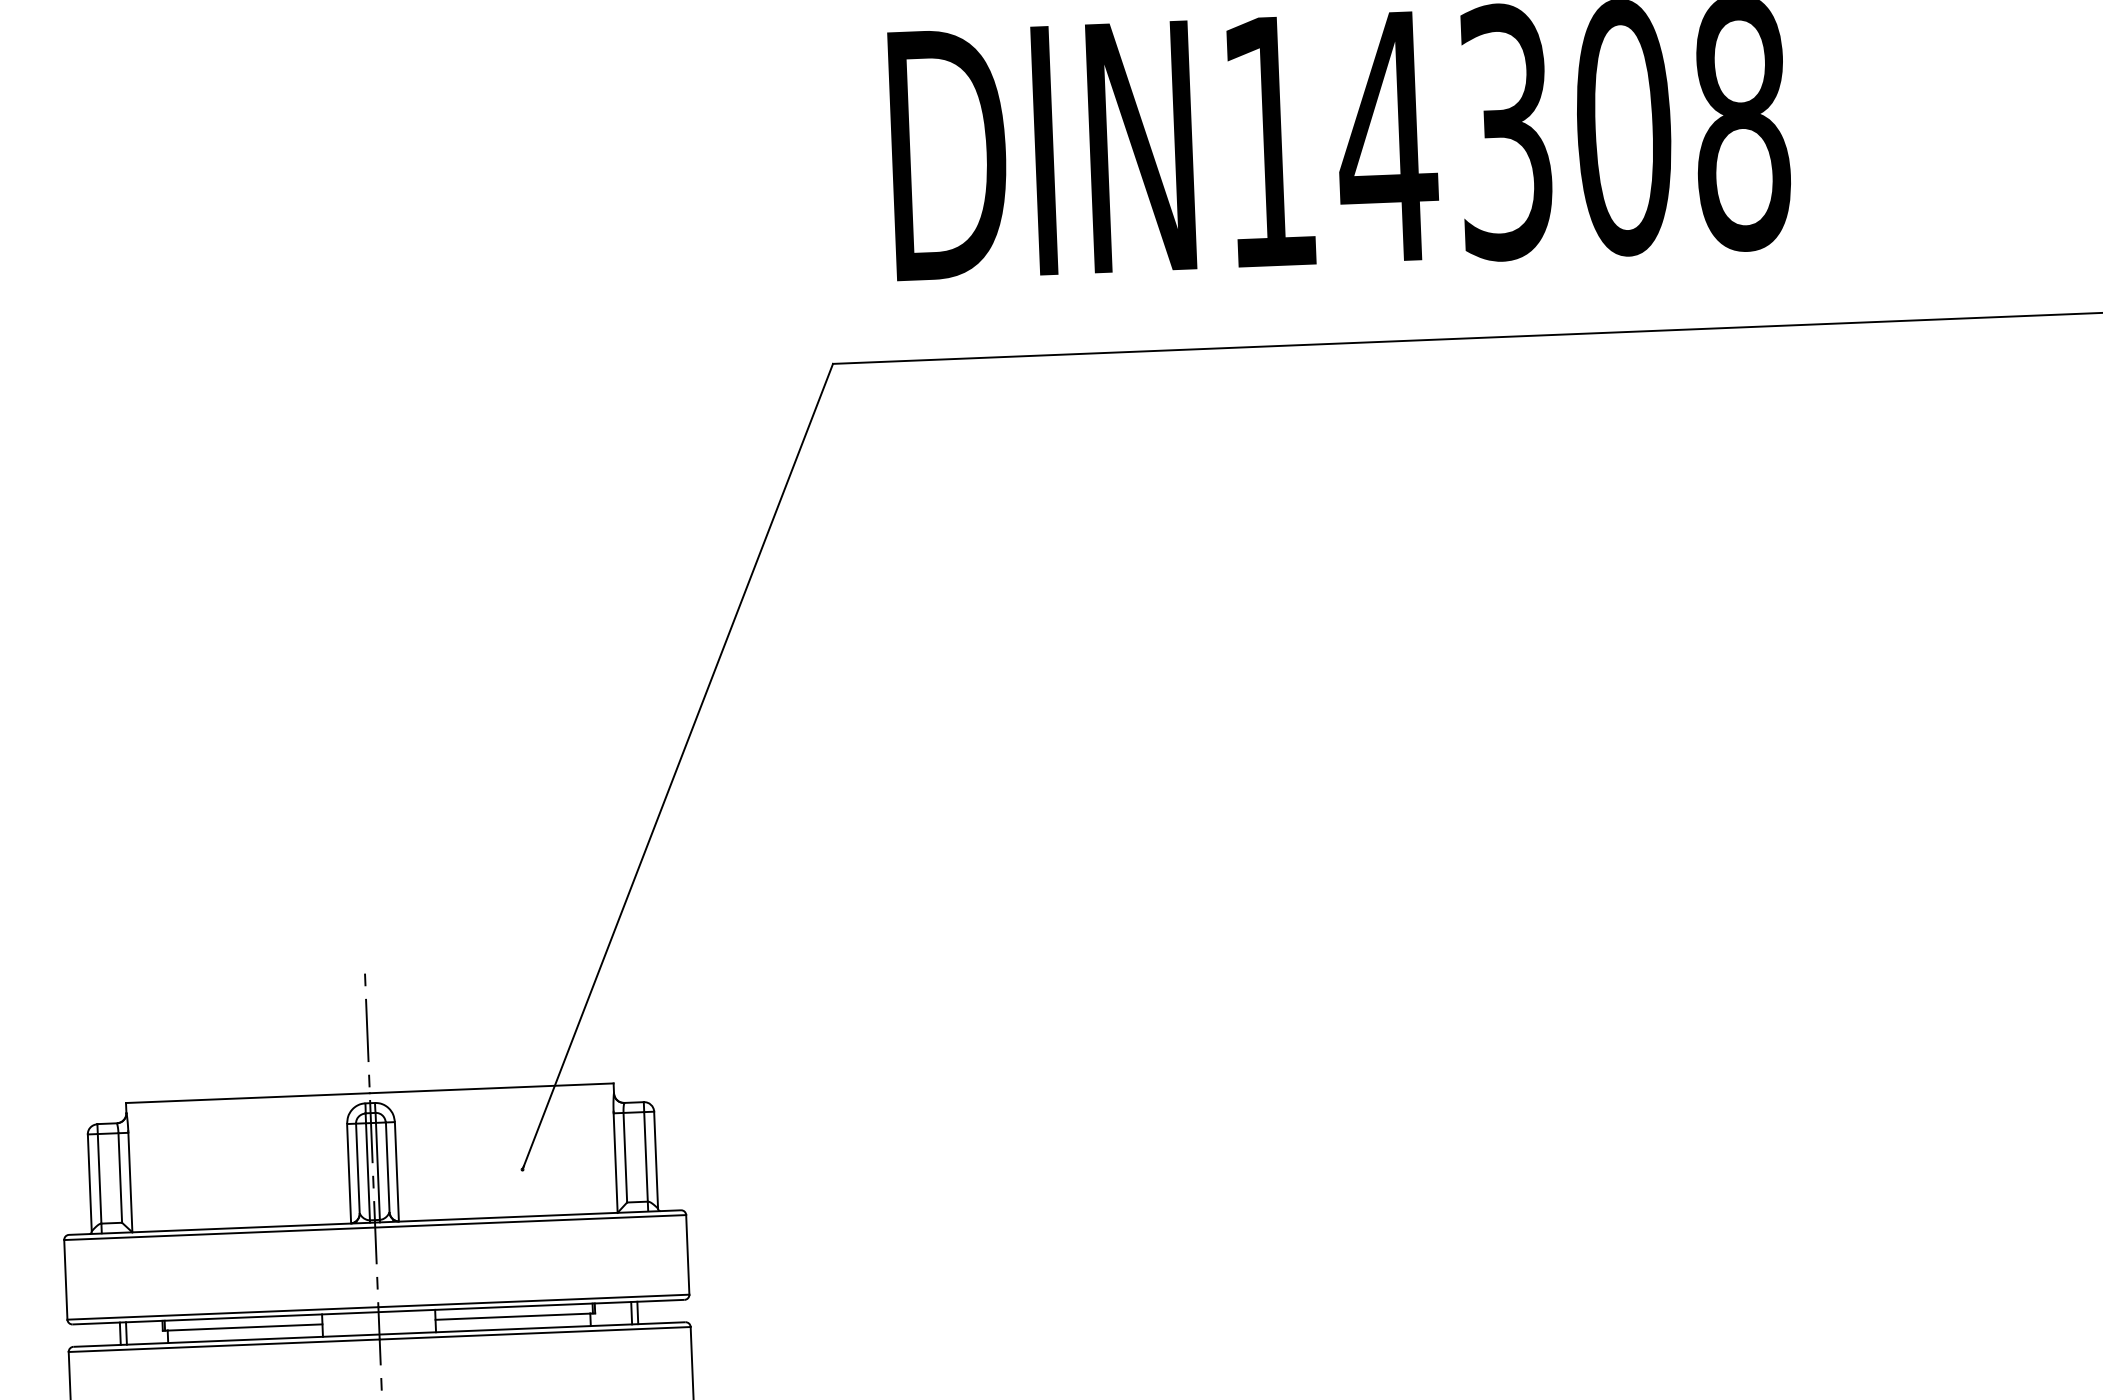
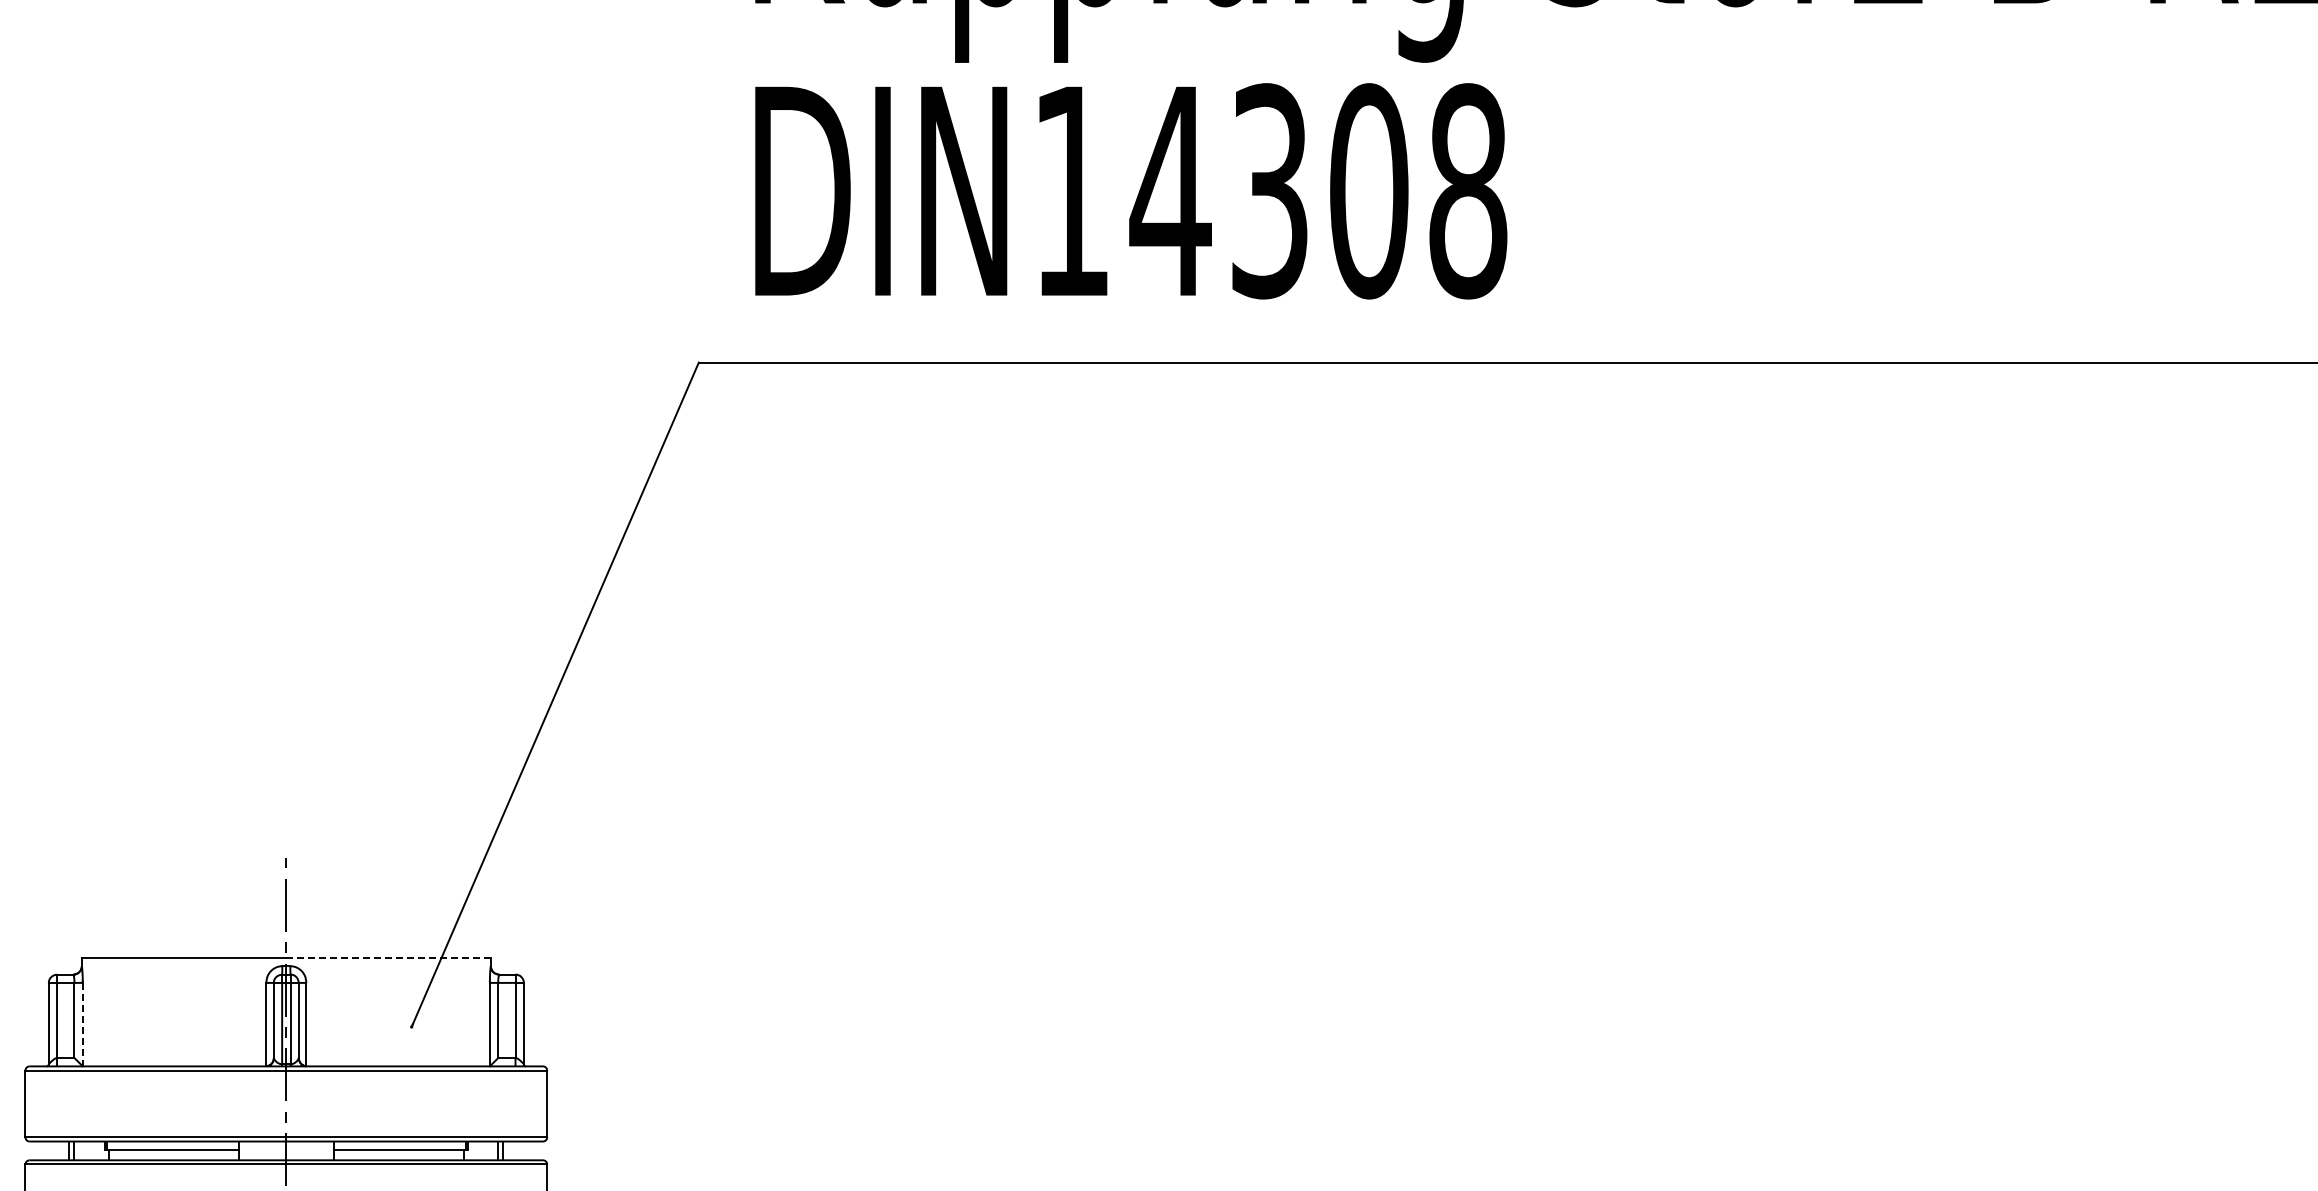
line: (491, 1087) -> (388, 957), solid -> dashed
line: (130, 1182) -> (82, 1024), solid -> dashed

